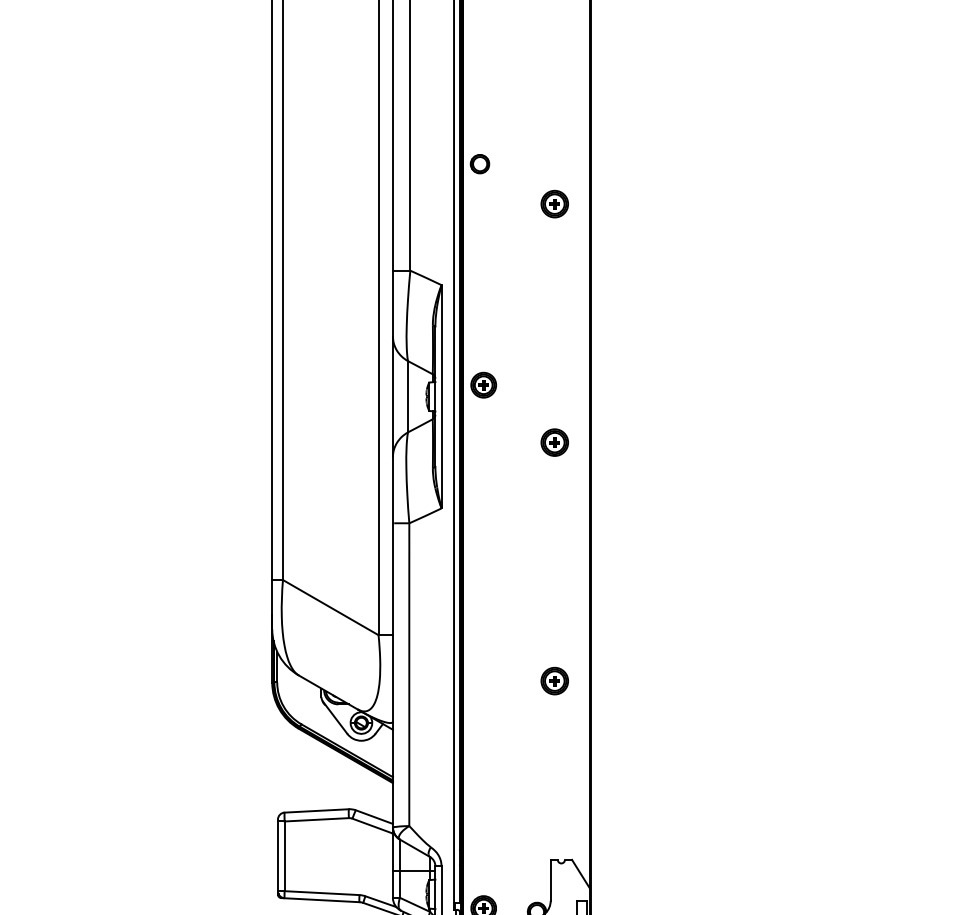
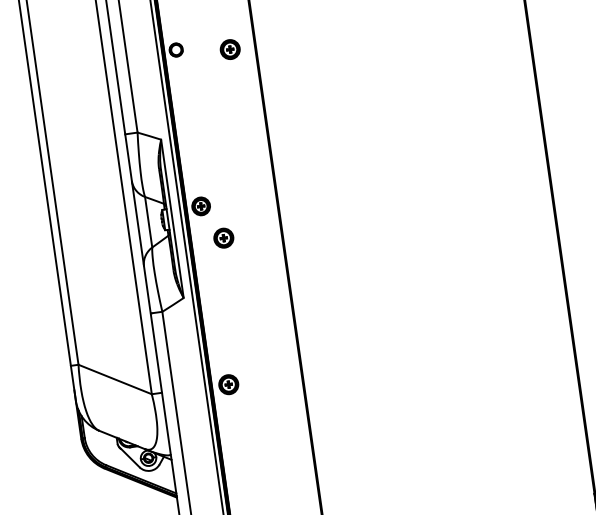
part: (554, 203) -> (229, 49), moved
part: (554, 442) -> (223, 238), moved
part: (554, 680) -> (228, 384), moved

